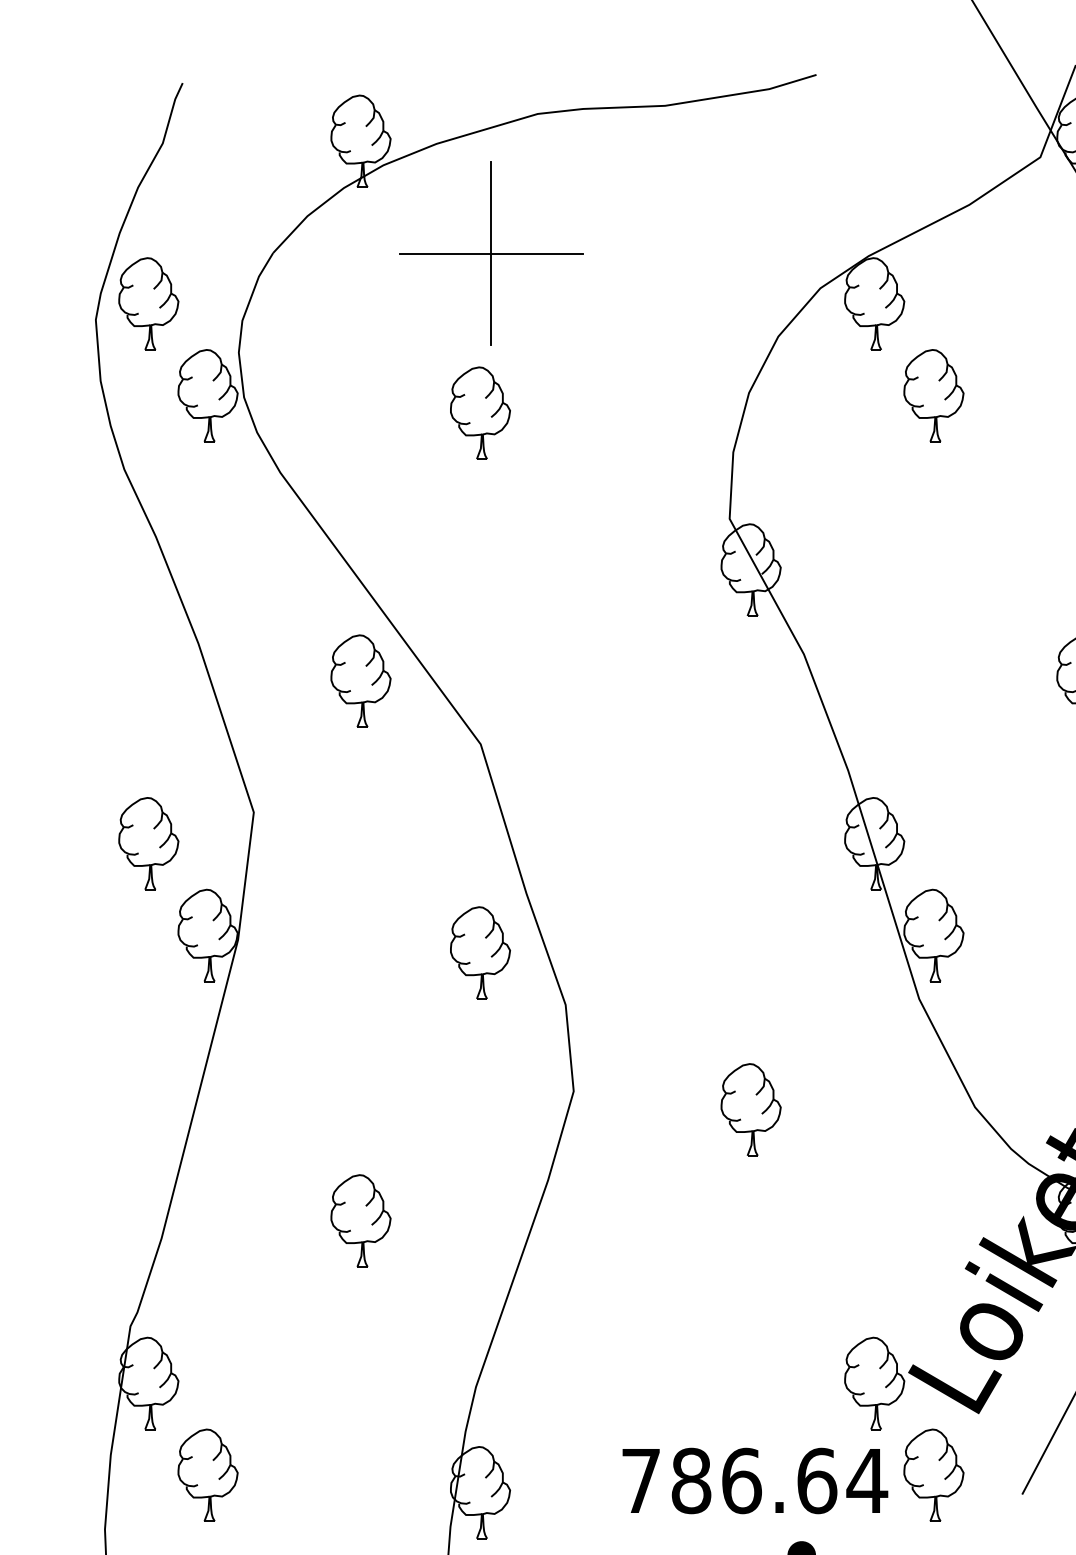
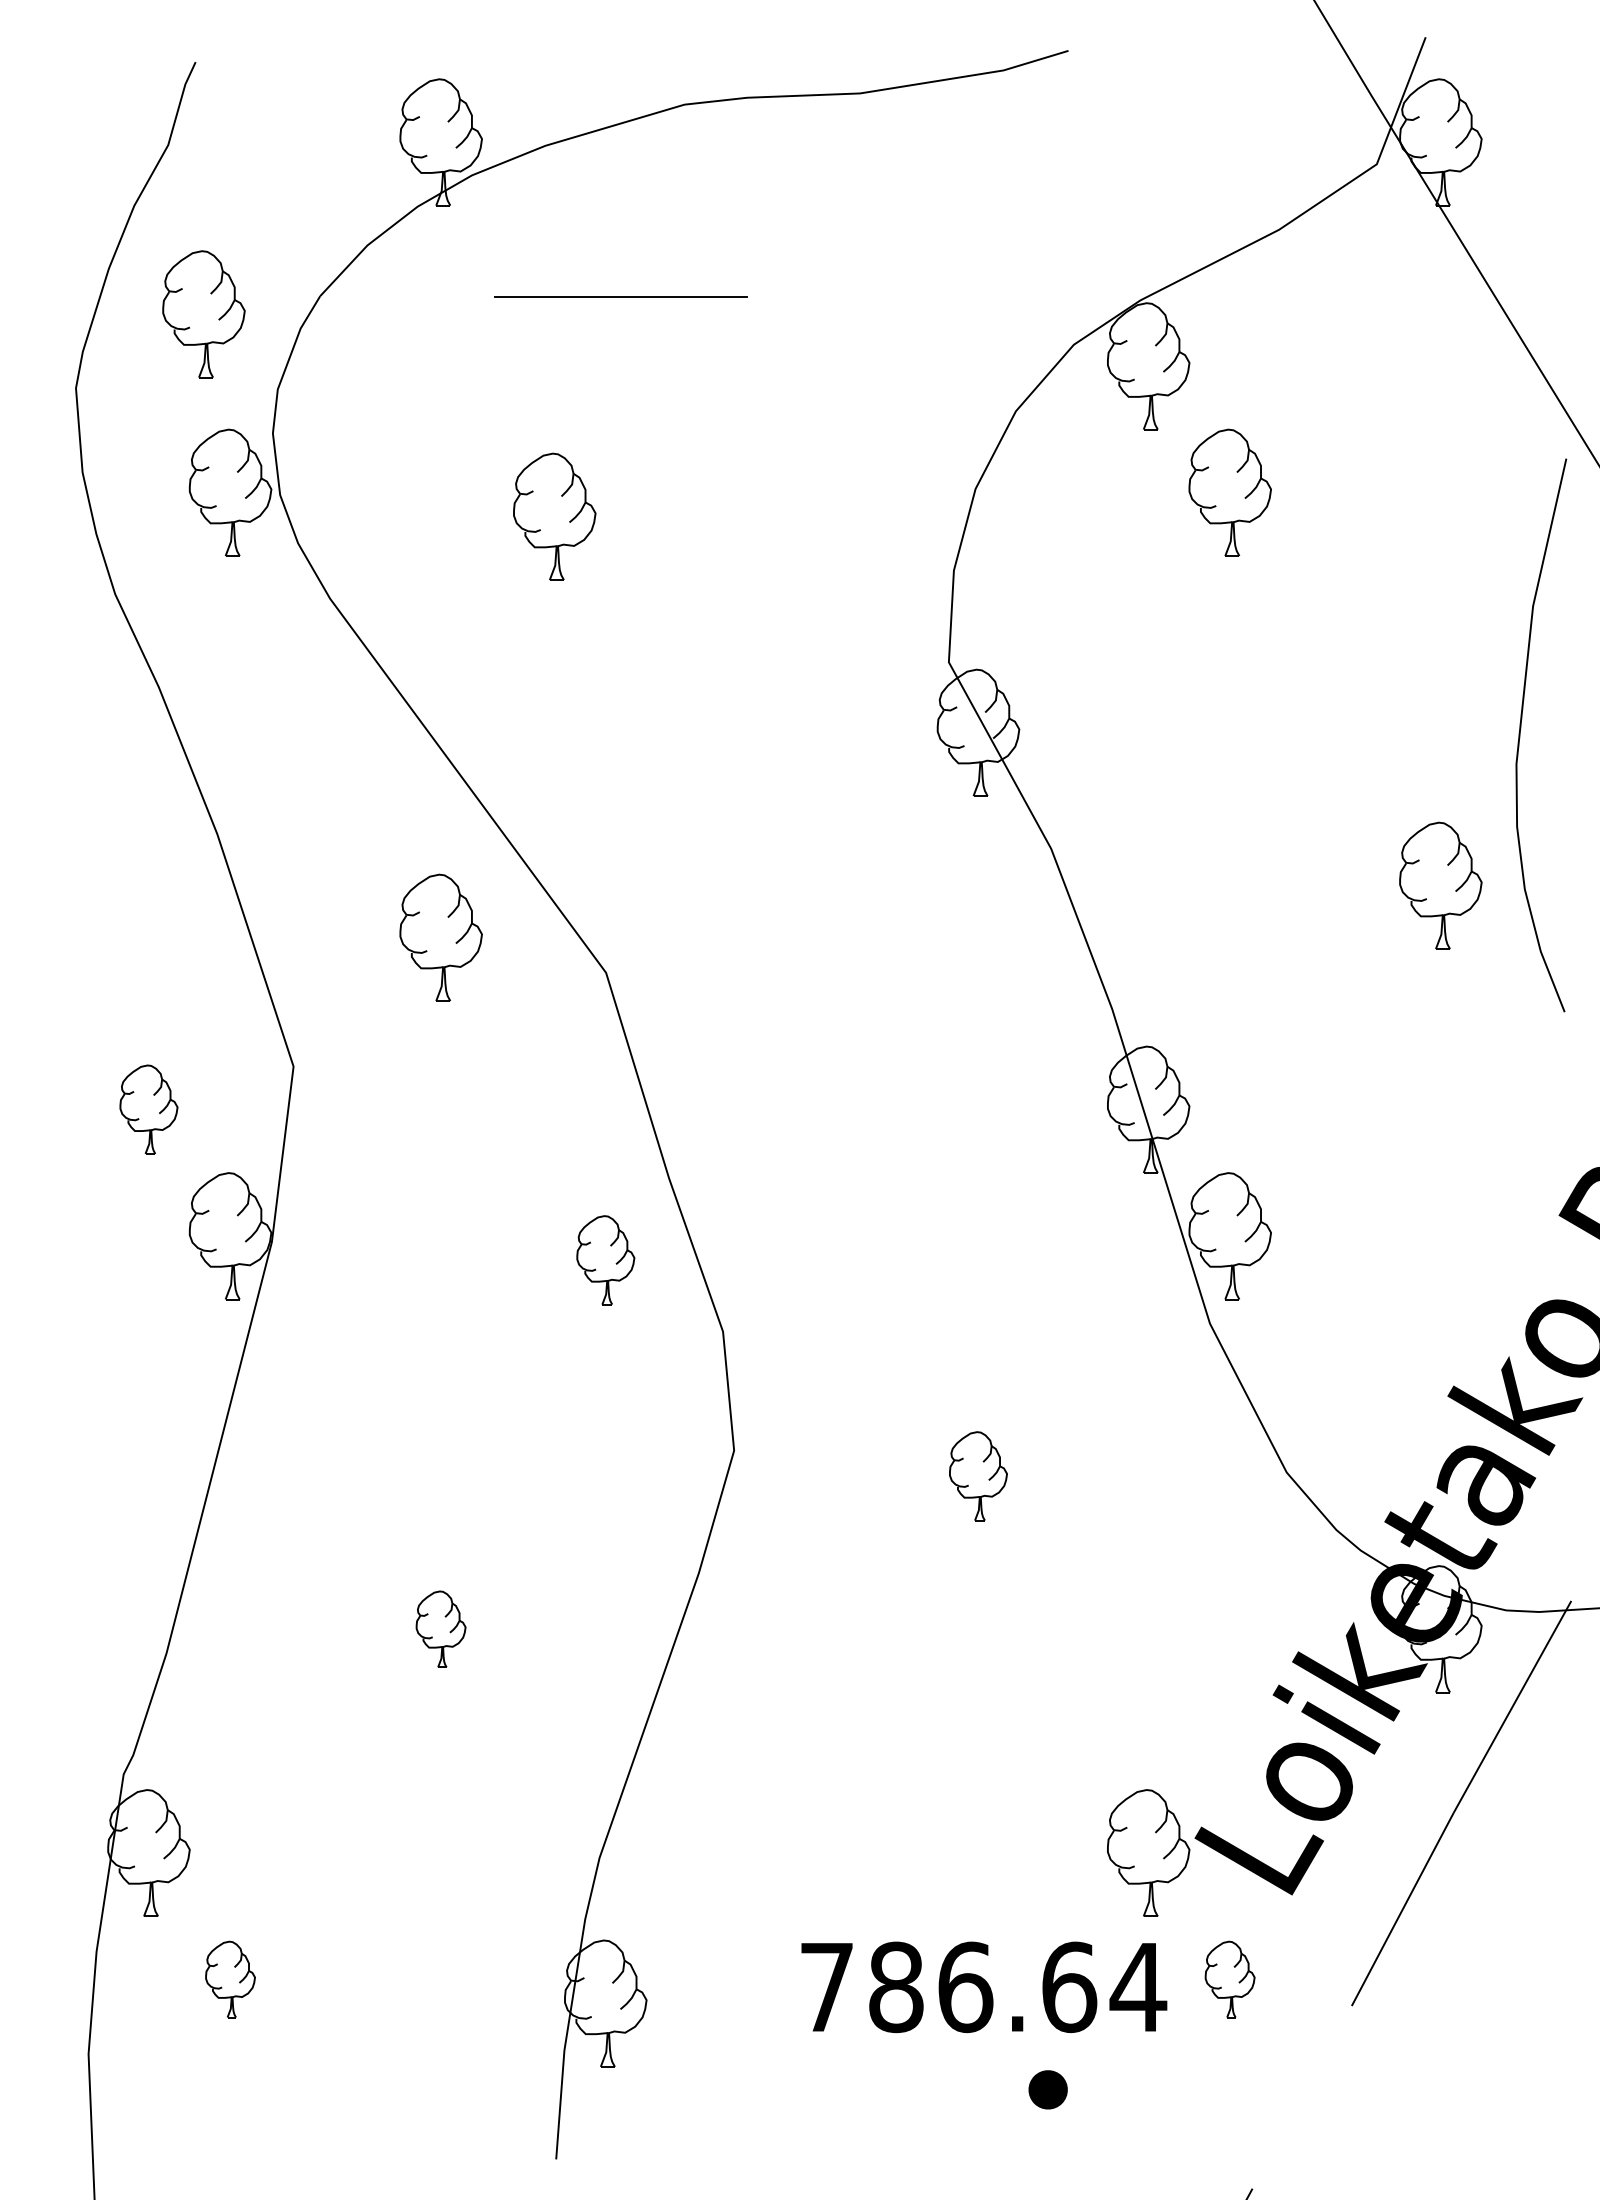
line: (491, 253) -> (620, 297), removed
part: (148, 304) -> (203, 314), moved
part: (480, 413) -> (554, 516), moved
part: (360, 680) -> (440, 937), moved
part: (148, 843) -> (148, 1109), size x0.7
part: (480, 953) -> (605, 1260), size x0.7
part: (751, 1110) -> (978, 1476), size x0.7
part: (360, 1221) -> (440, 1629), size x0.6
part: (208, 1475) -> (230, 1979), size x0.6
part: (933, 1475) -> (1229, 1979), size x0.6

